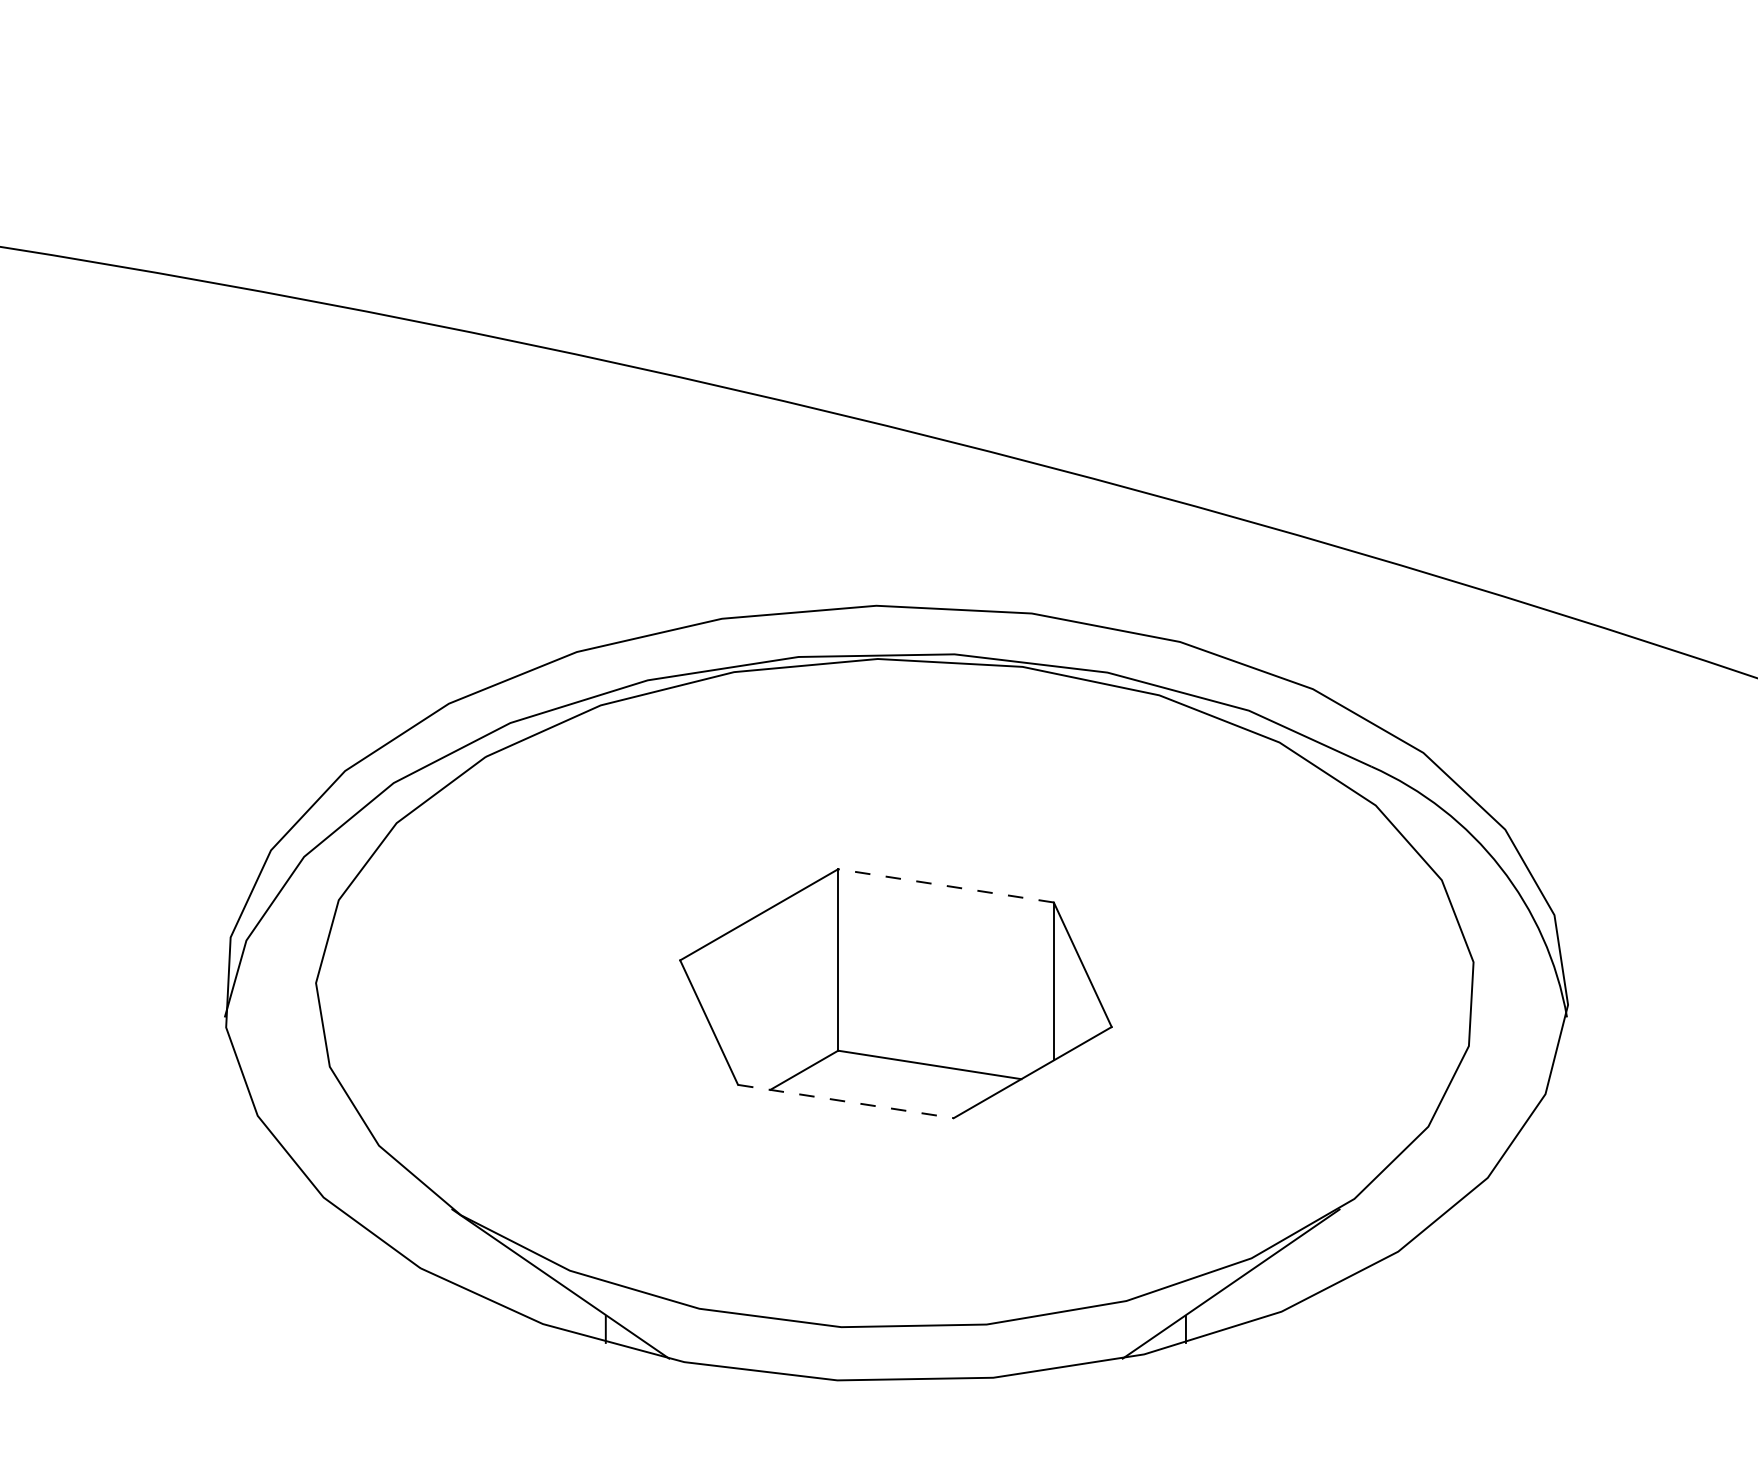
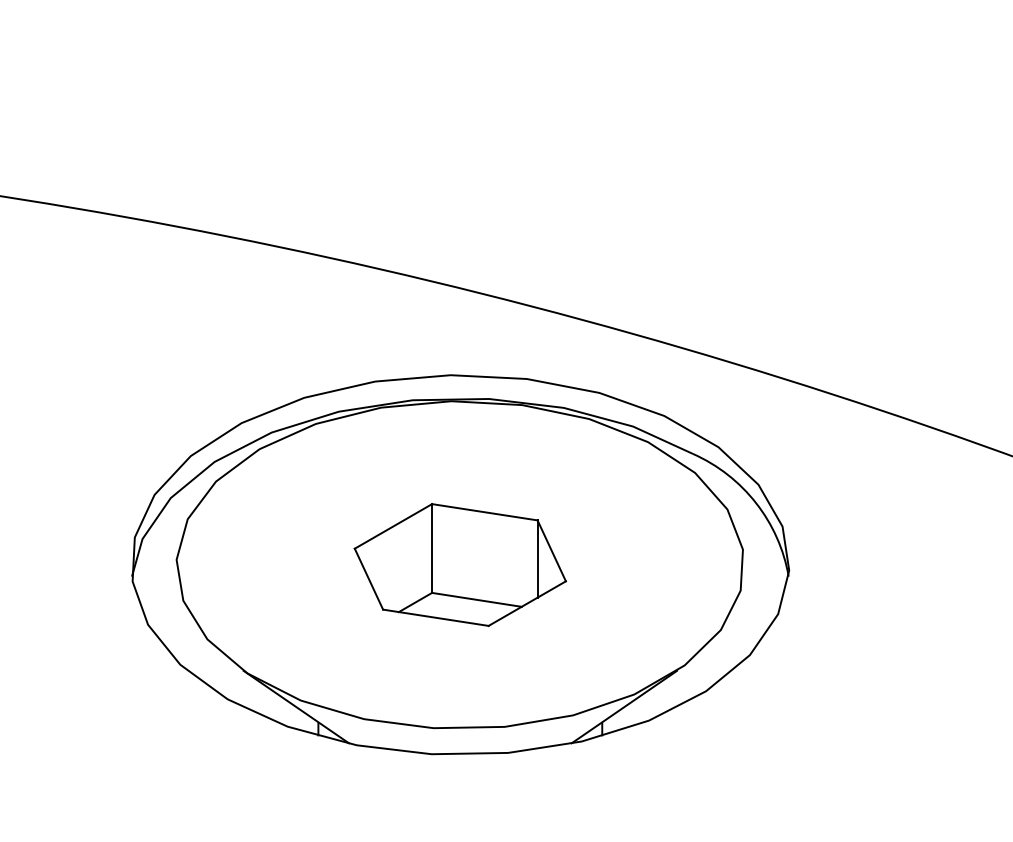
line: (945, 886) -> (484, 512), dashed -> solid
line: (847, 1100) -> (436, 617), dashed -> solid

